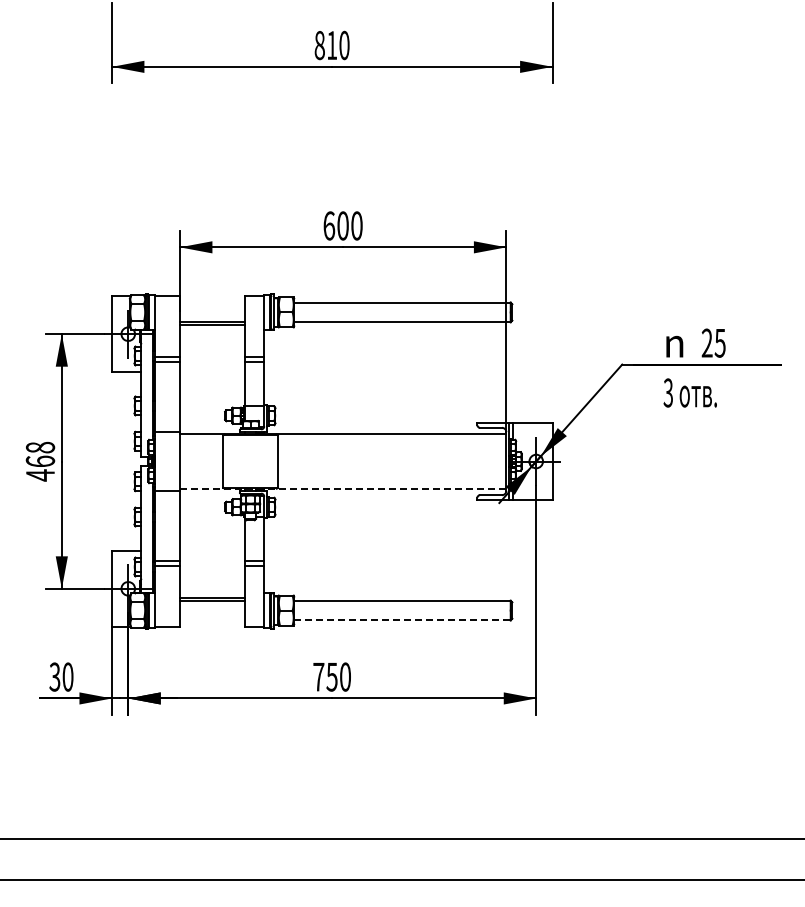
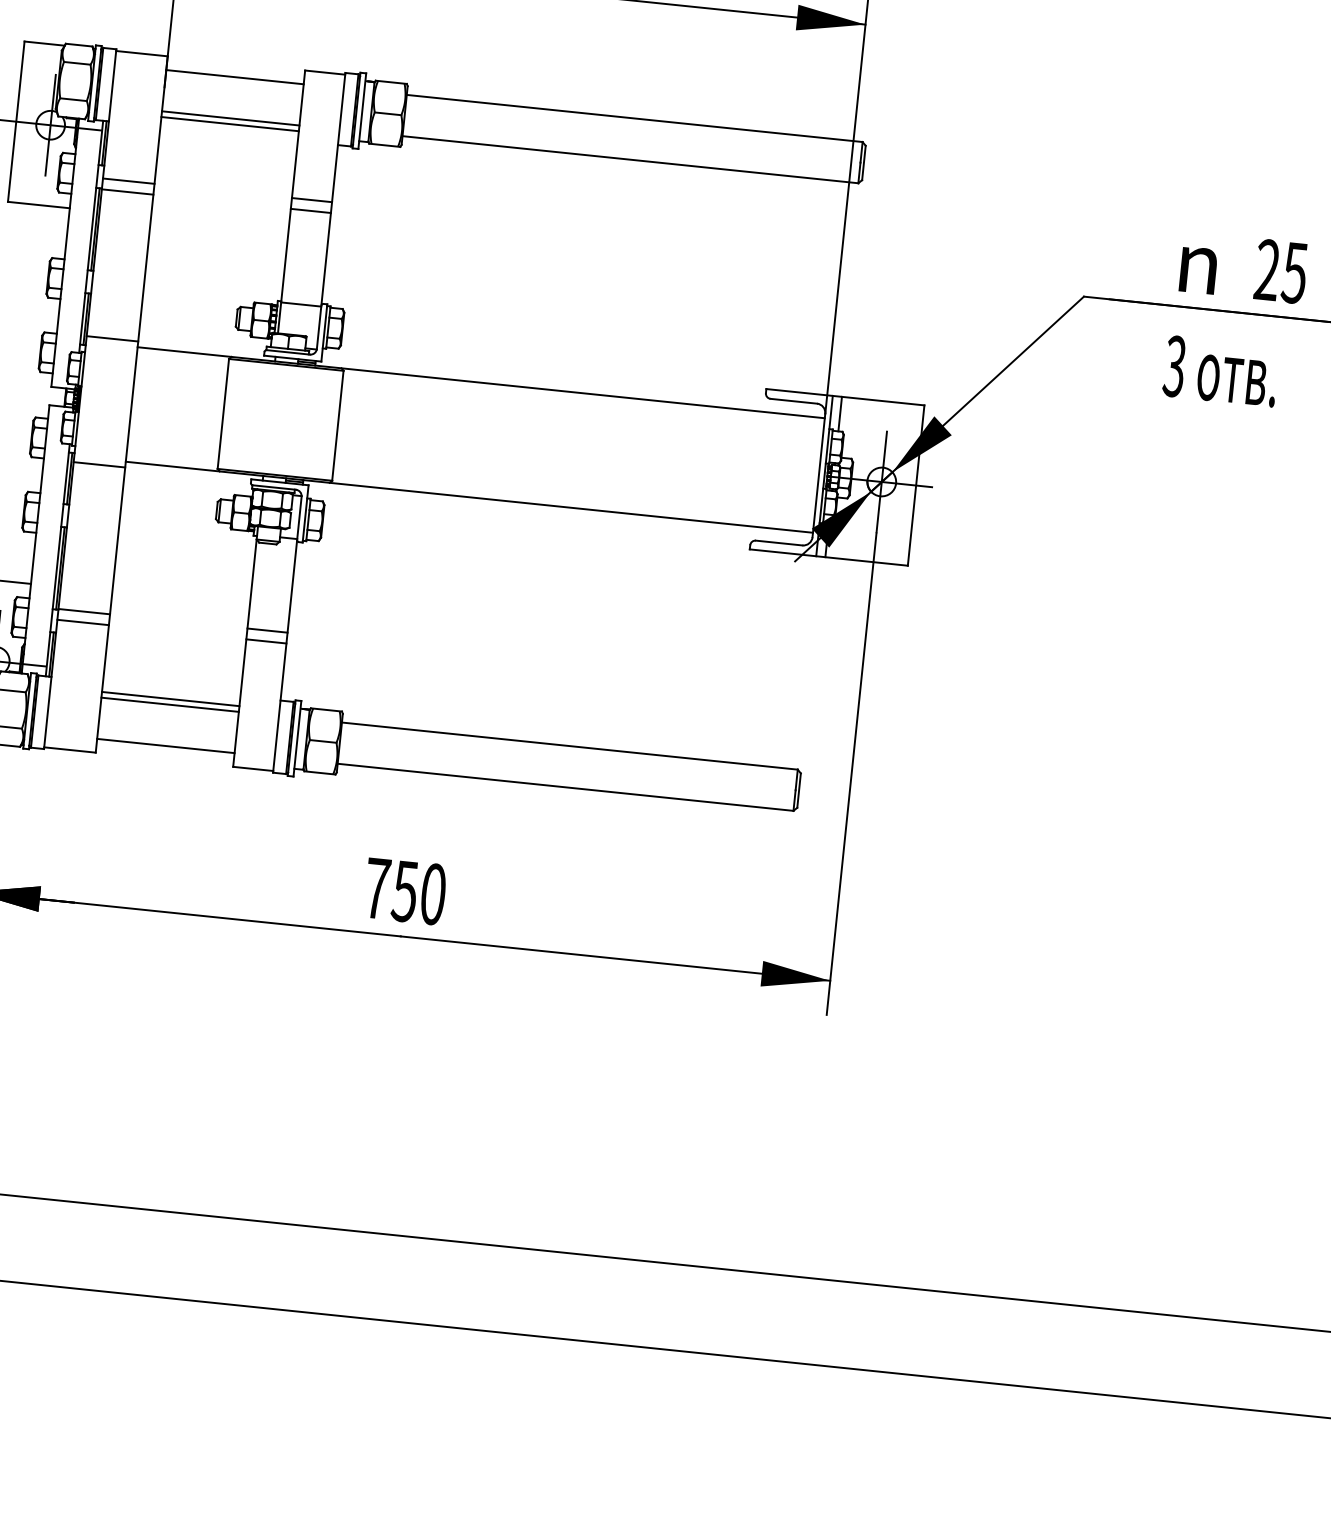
line: (212, 302) -> (234, 76), added
line: (343, 488) -> (470, 496), dashed -> solid
line: (212, 620) -> (165, 746), added
line: (402, 620) -> (565, 787), dashed -> solid

